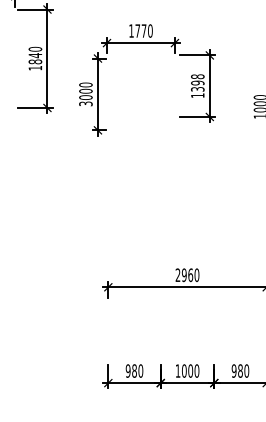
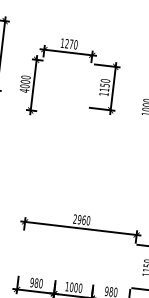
text: (137, 30) -> (66, 43), 1770 -> 1270
text: (197, 82) -> (104, 84), 1398 -> 1150
text: (85, 103) -> (24, 90), 3000 -> 4000

